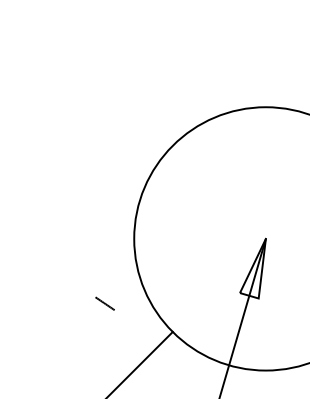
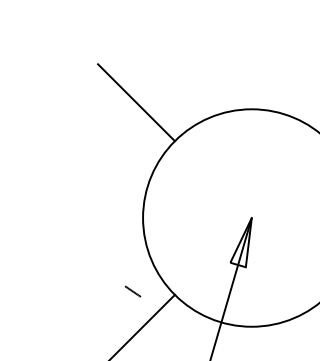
line: (126, 98) -> (136, 102), added
line: (105, 303) -> (133, 291), moved

